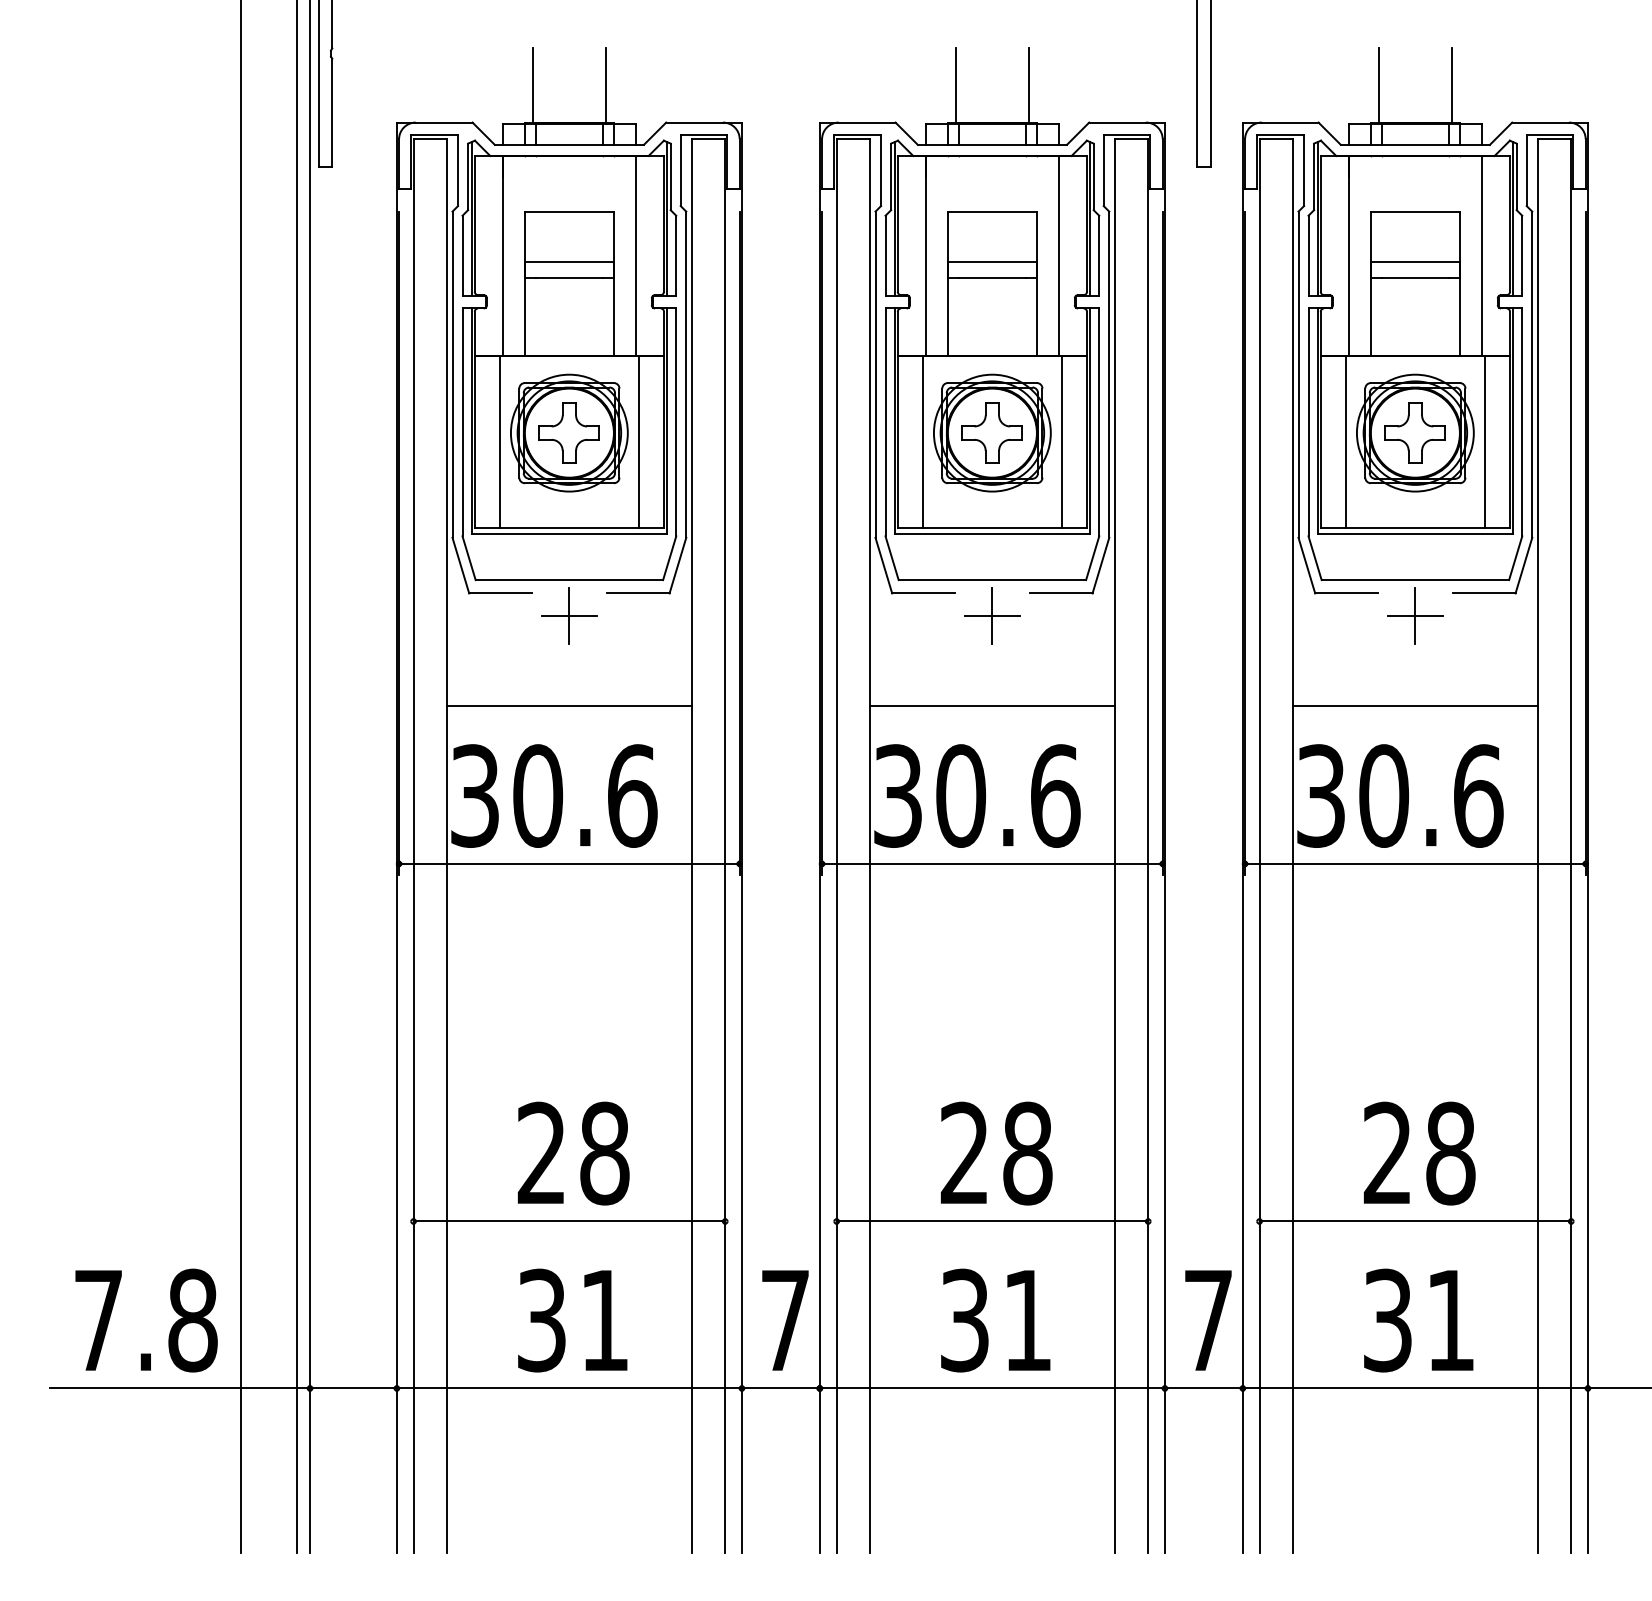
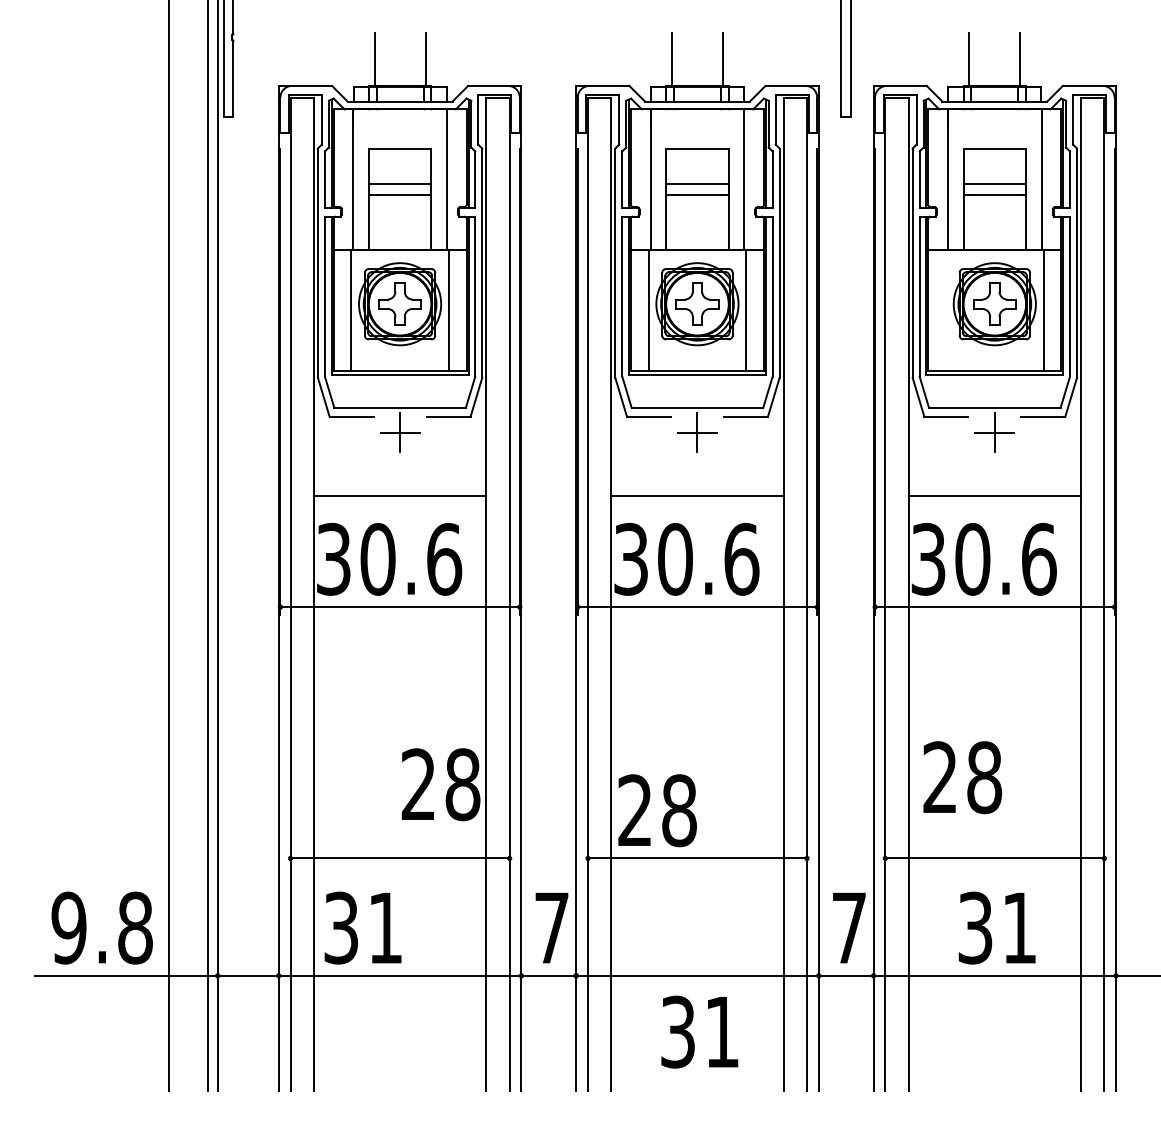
line: (1345, 441) -> (945, 310), removed
text: (573, 1153) -> (440, 784), moved
text: (996, 1153) -> (657, 810), moved
text: (1419, 1153) -> (962, 777), moved
text: (98, 1320) -> (69, 928), 7.8 -> 9.8
text: (572, 1320) -> (362, 928), moved
text: (995, 1320) -> (699, 1032), moved

